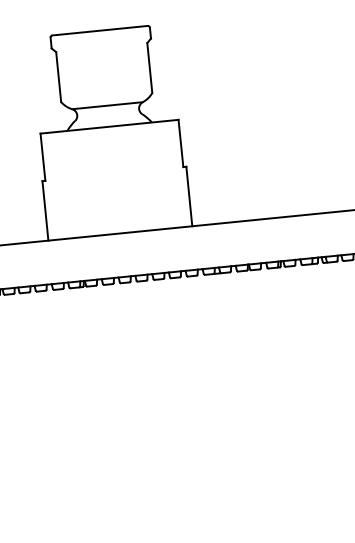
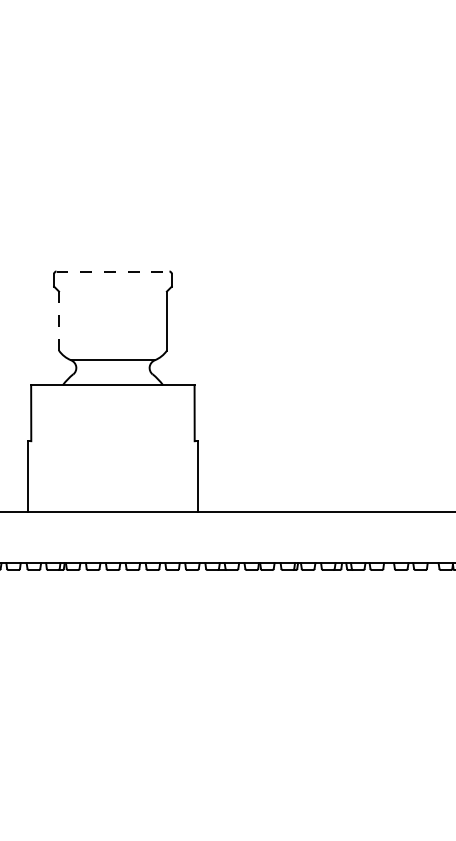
line: (100, 30) -> (113, 271), solid -> dashed
line: (59, 77) -> (59, 321), solid -> dashed

